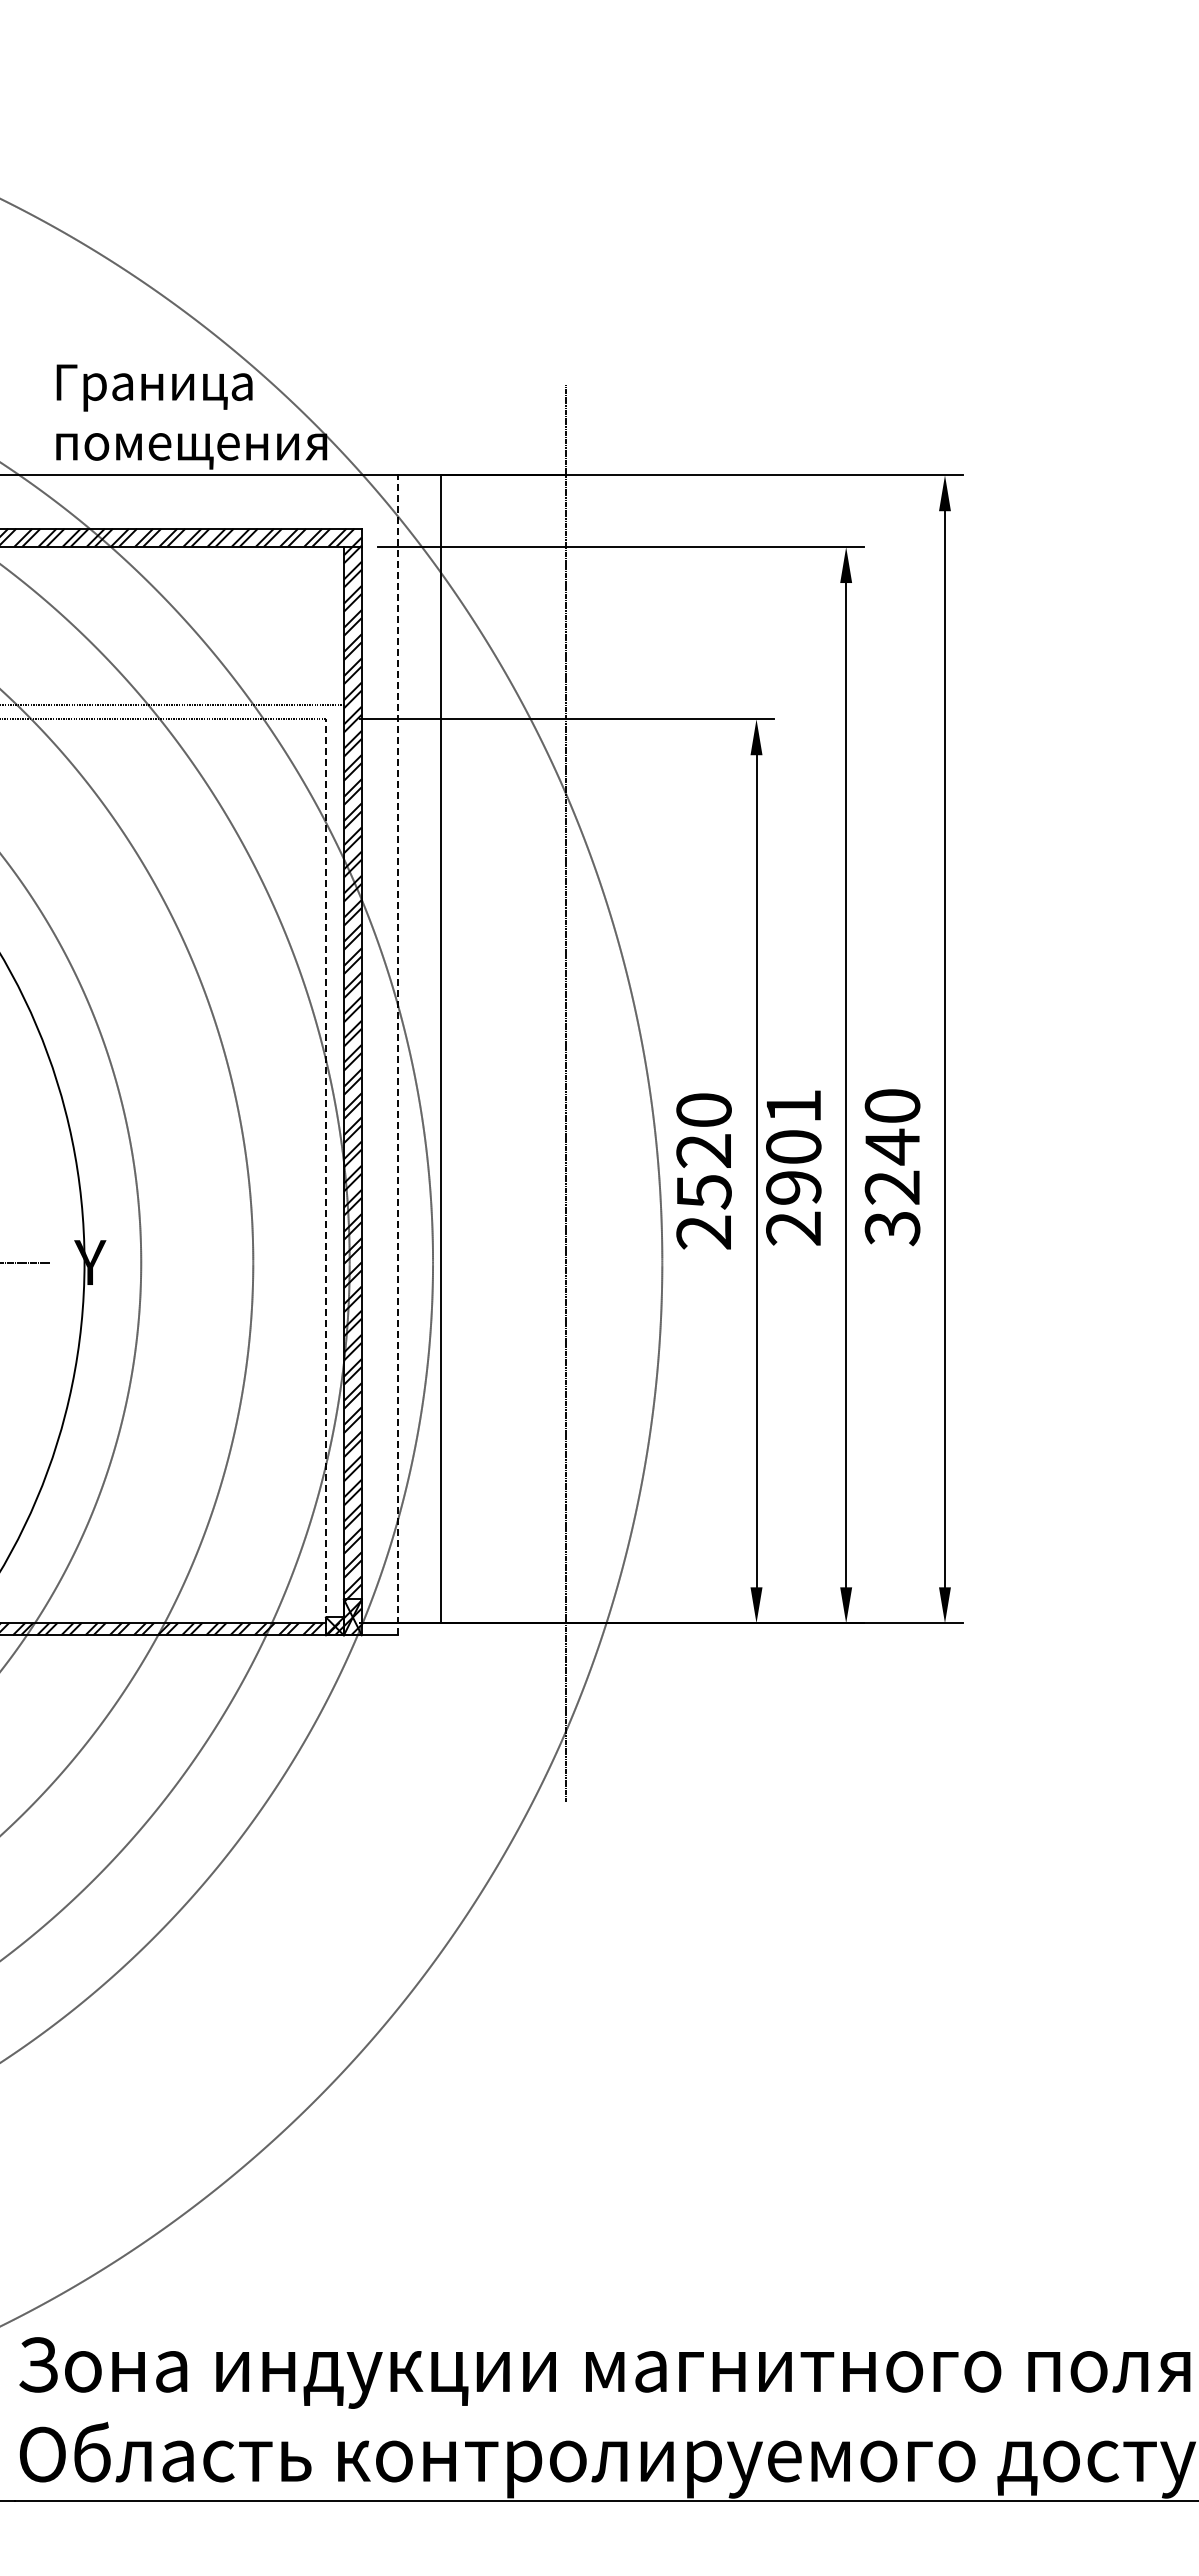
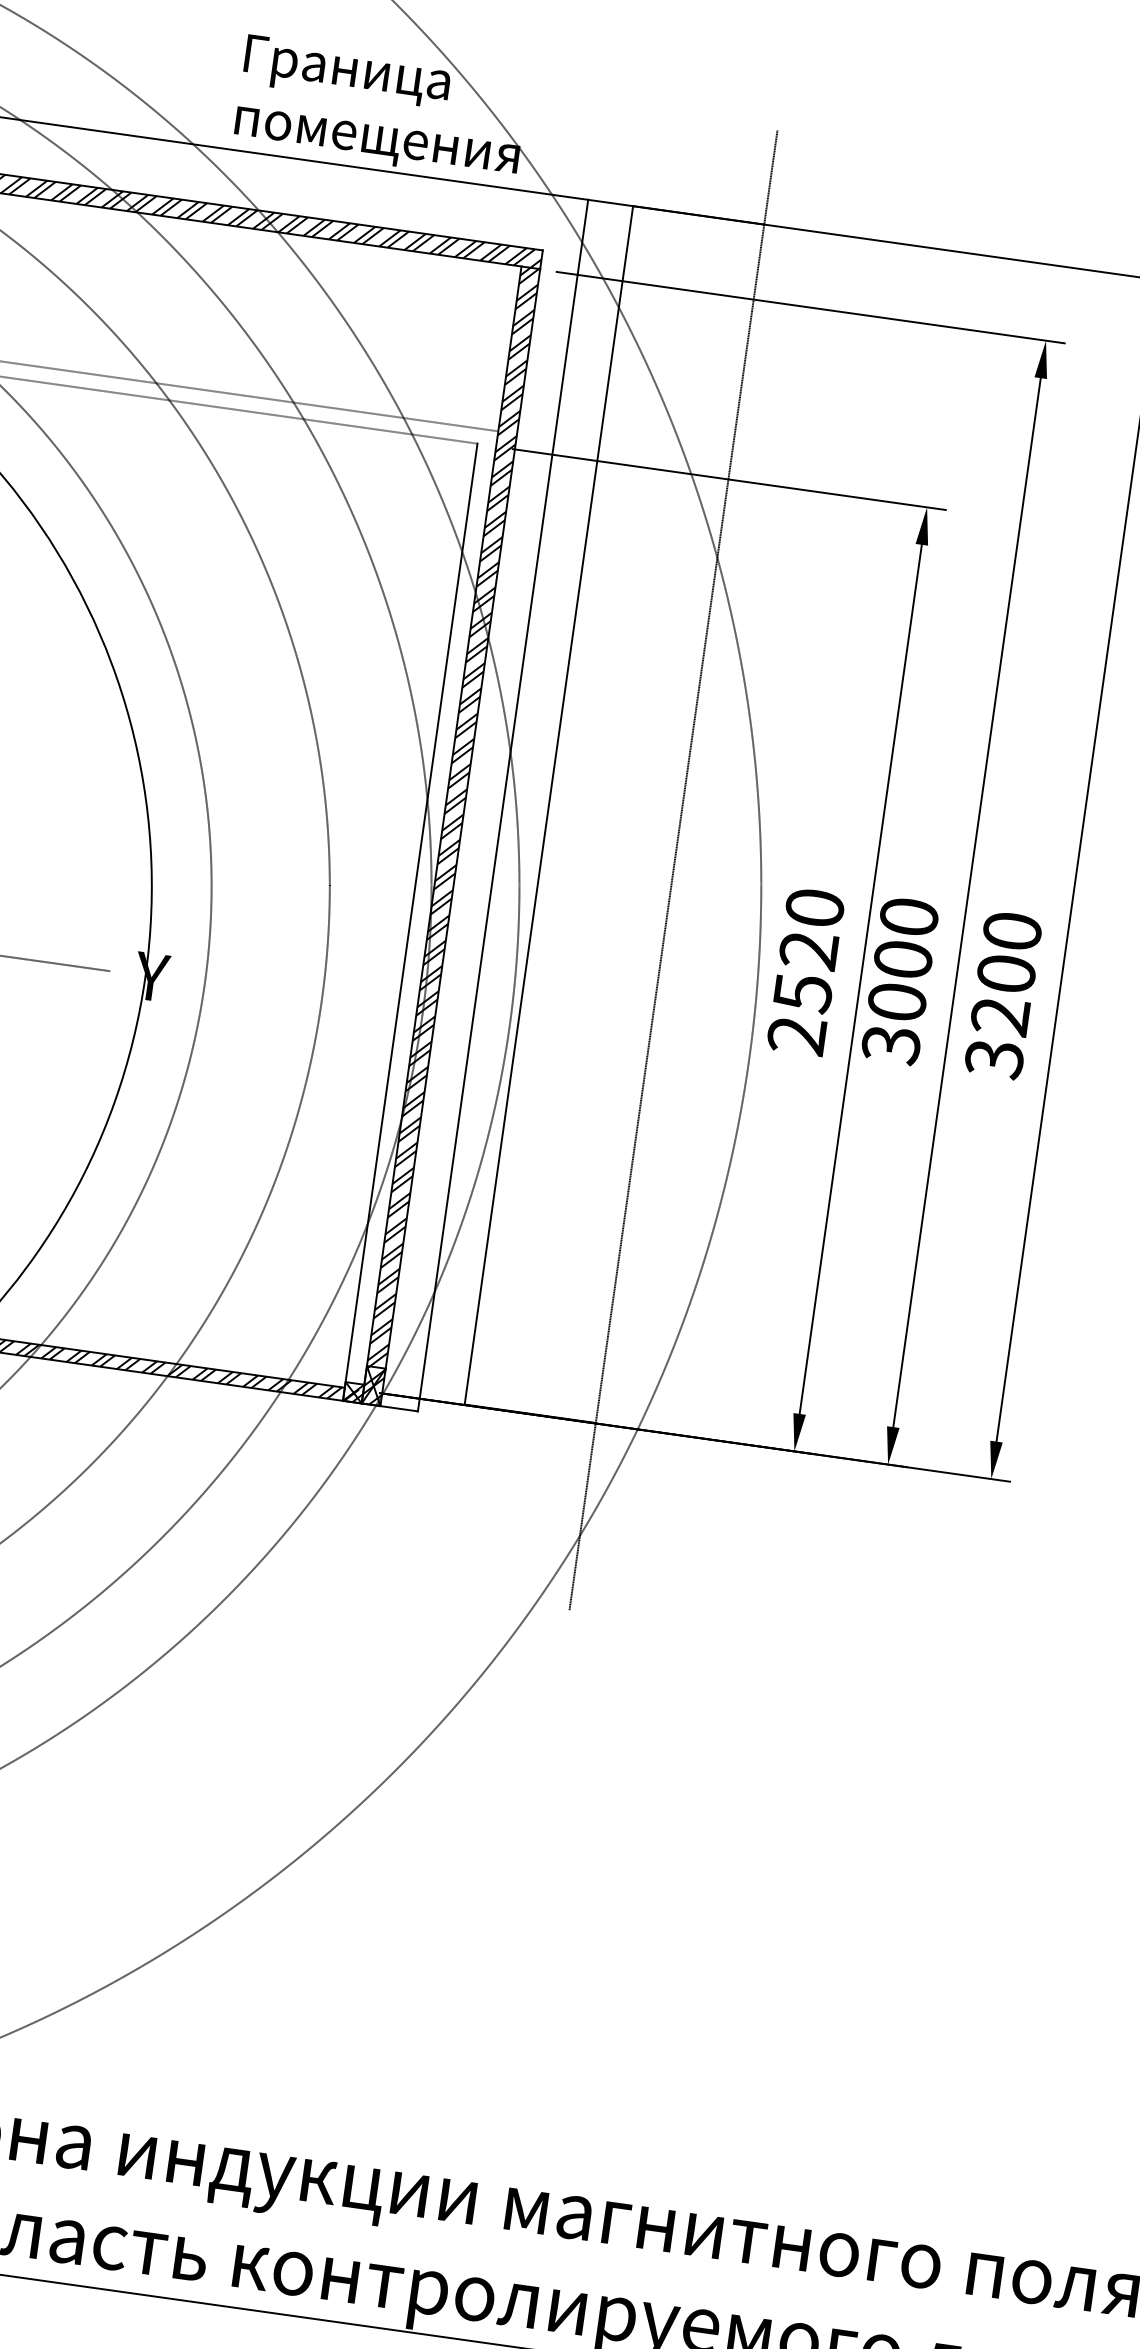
line: (397, 1055) -> (502, 805), dashed -> solid
text: (892, 1146) -> (1006, 973), 3240 -> 3200
text: (793, 1167) -> (899, 980), 2901 -> 3000
line: (325, 1176) -> (409, 921), dashed -> solid

